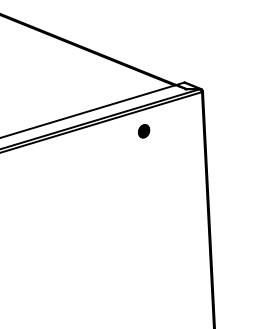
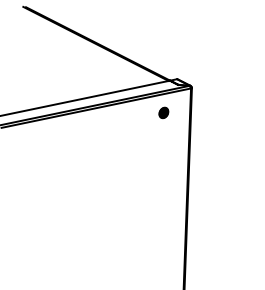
part: (143, 130) -> (163, 112), moved

